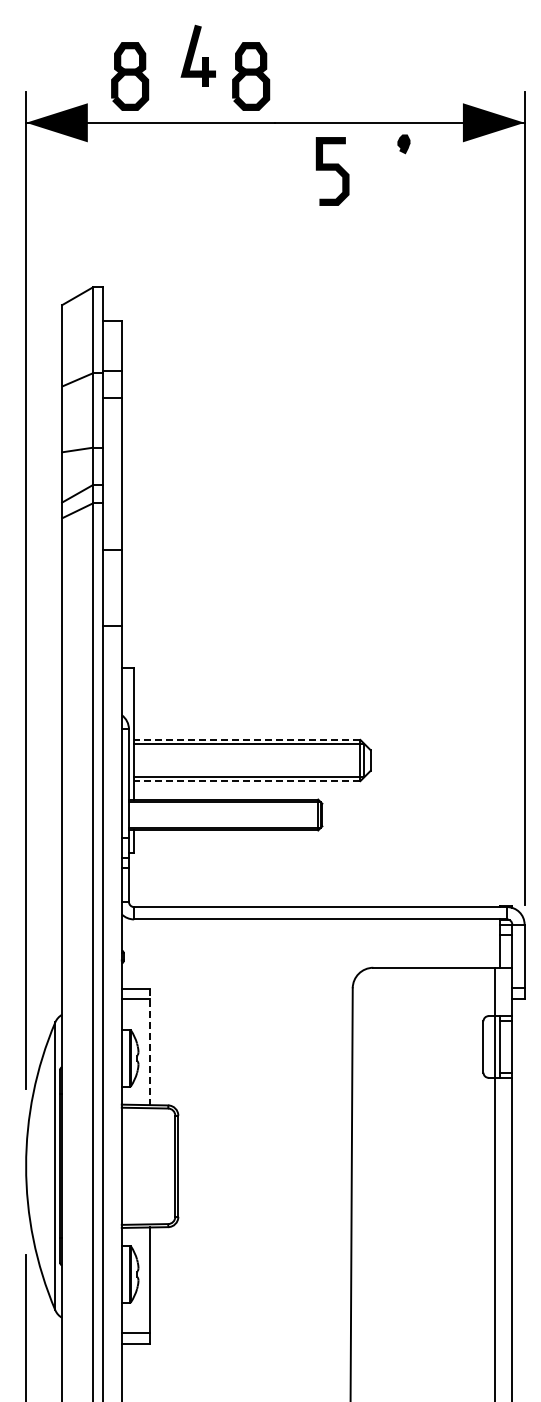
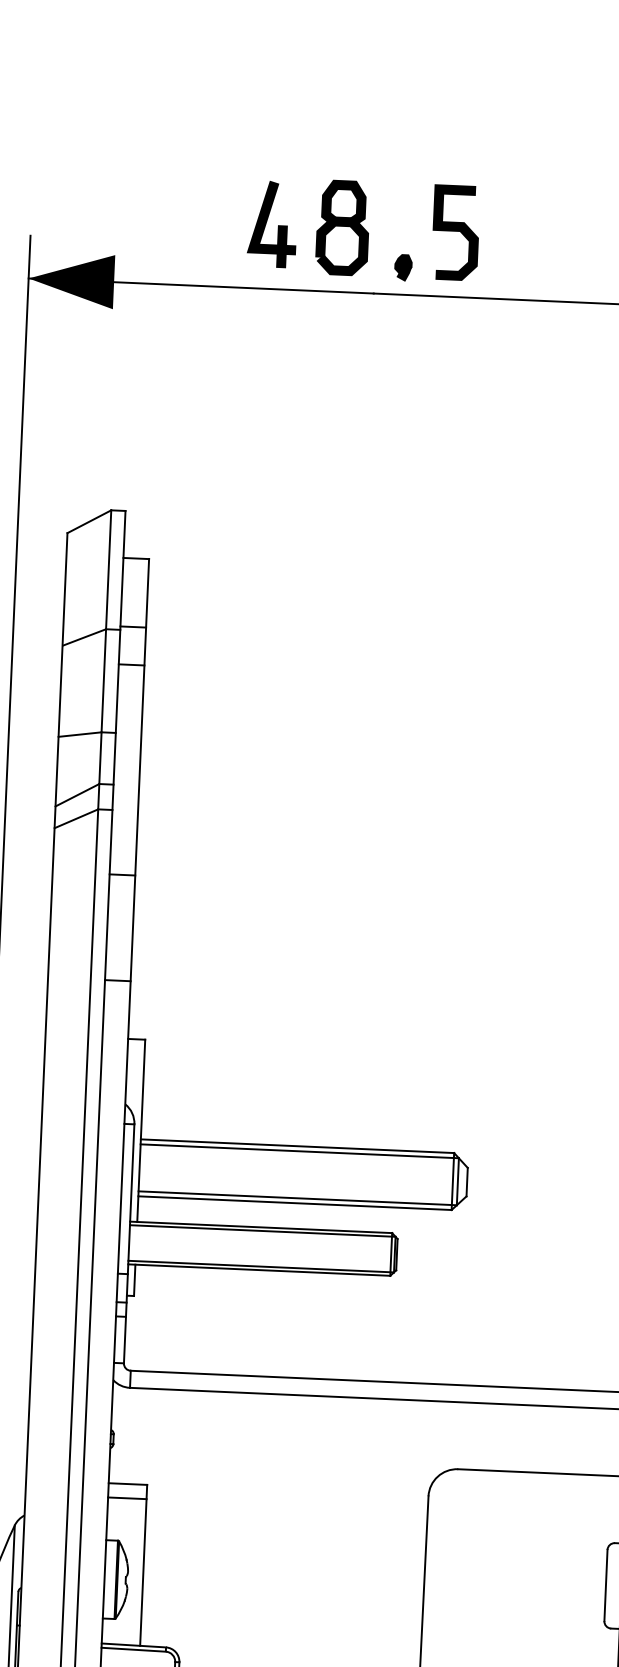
part: (197, 55) -> (271, 223), moved
part: (130, 76) -> (175, 220), removed
part: (403, 144) -> (402, 268), moved
curve: (332, 170) -> (455, 231), moved
line: (246, 739) -> (296, 1145), dashed -> solid
line: (246, 781) -> (293, 1203), dashed -> solid
line: (149, 1047) -> (143, 1566), dashed -> solid

